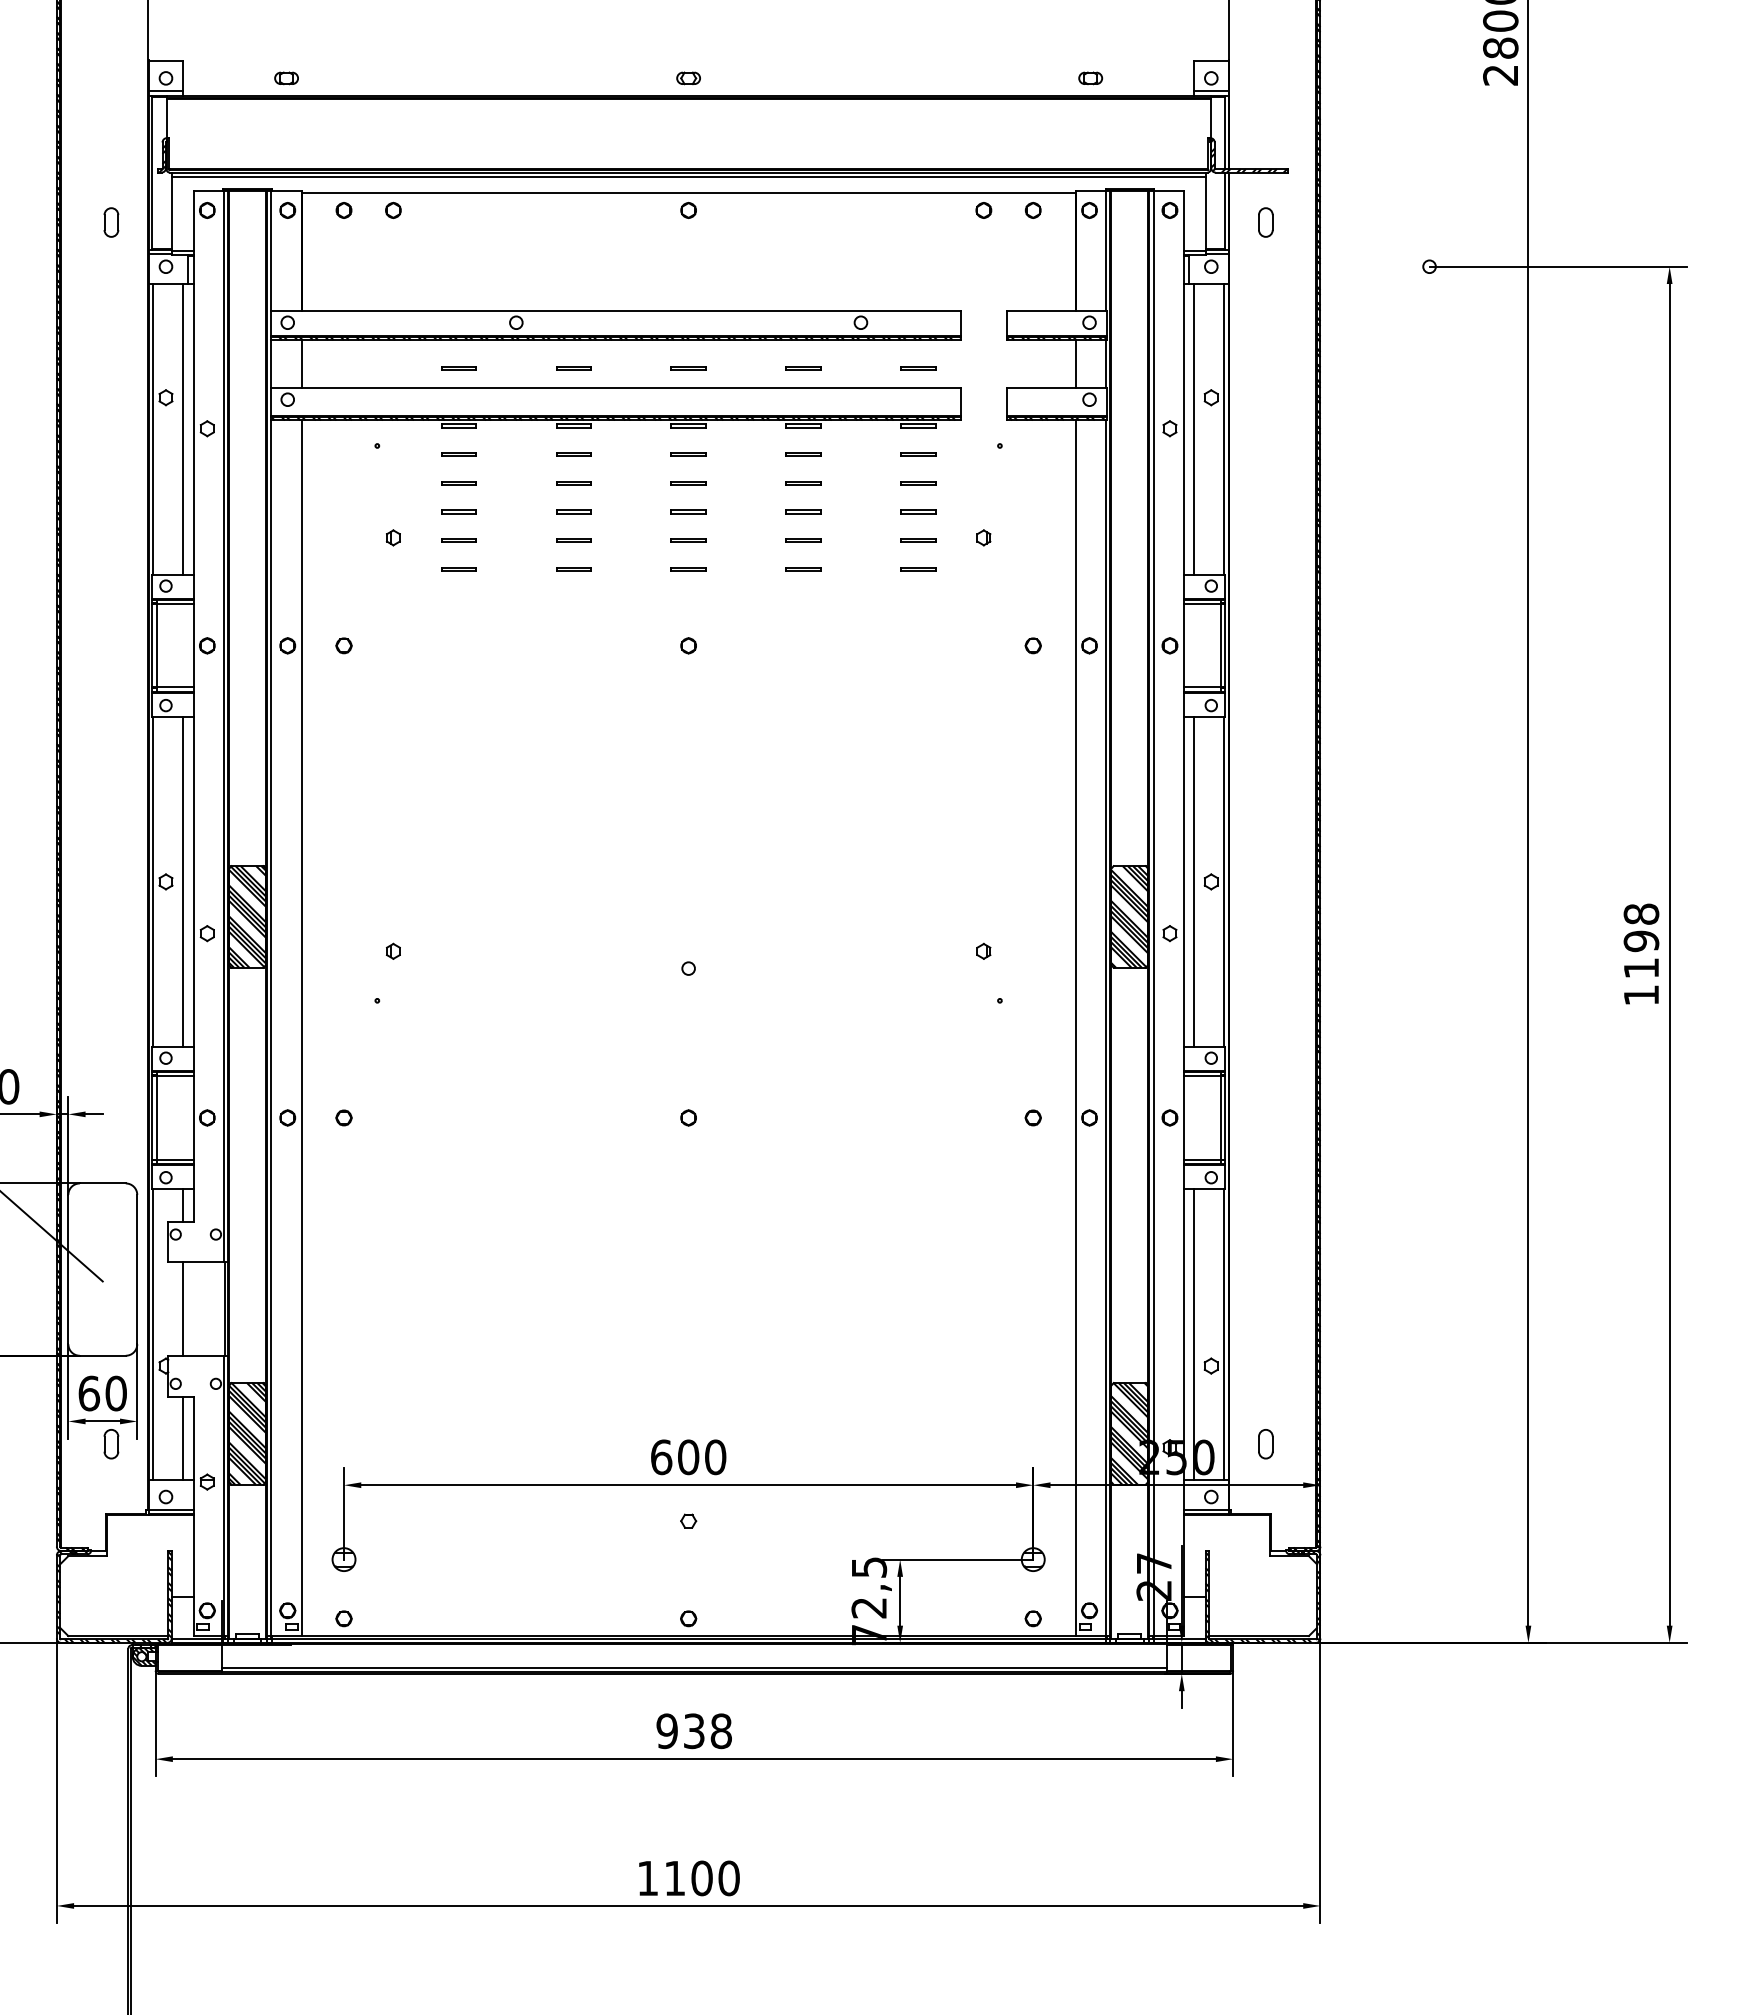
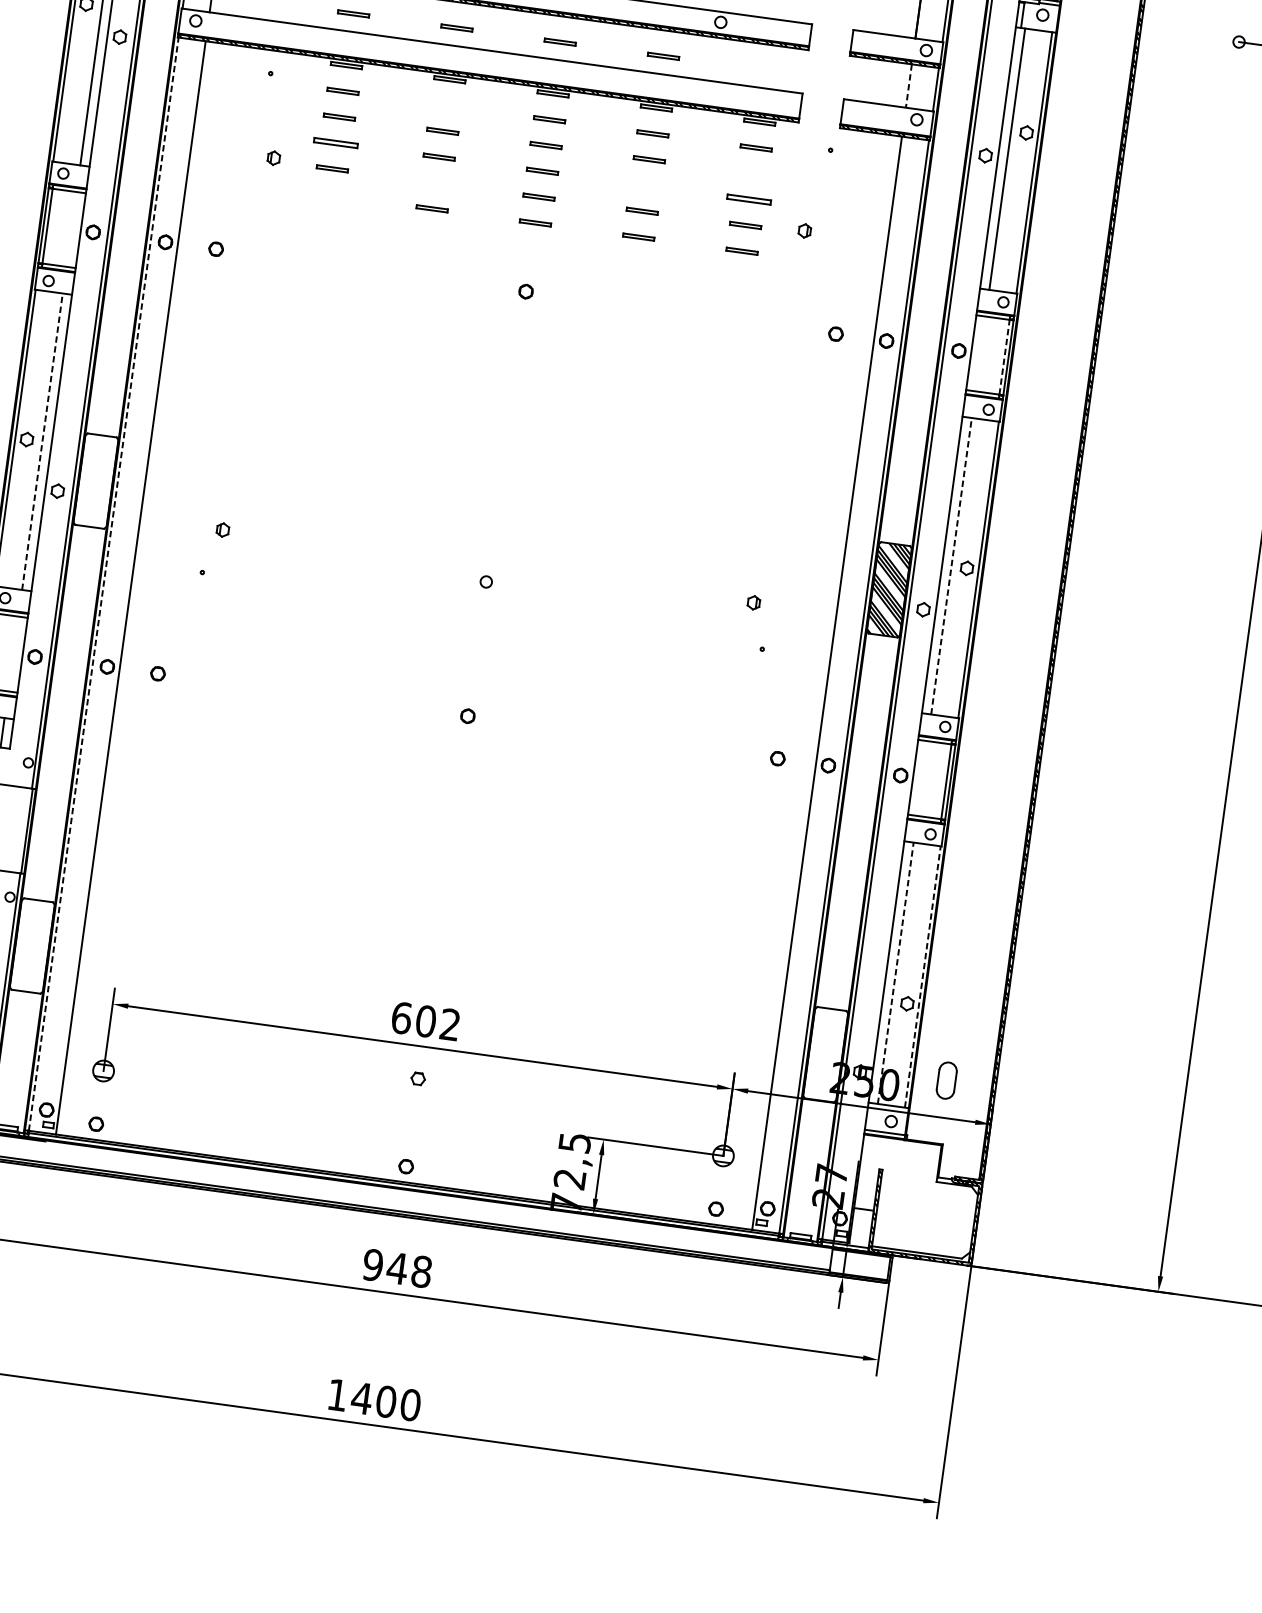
line: (1075, 364) -> (908, 86), solid -> dashed
line: (918, 367) -> (767, 69), removed
line: (573, 453) -> (446, 104), removed
line: (918, 482) -> (752, 173), removed
part: (458, 511) -> (335, 142), size x1.4
part: (803, 511) -> (645, 185), removed
part: (918, 511) -> (749, 199), size x1.4
line: (573, 539) -> (435, 181), removed
line: (458, 568) -> (328, 193), removed
line: (1220, 645) -> (1004, 356), solid -> dashed
line: (183, 881) -> (42, 441), solid -> dashed
line: (1194, 881) -> (951, 565), solid -> dashed
hatch: (247, 916) -> (96, 480), removed
line: (271, 1028) -> (103, 584), solid -> dashed
line: (1194, 1334) -> (896, 973), solid -> dashed
line: (1224, 1334) -> (923, 977), solid -> dashed
hatch: (247, 1433) -> (32, 945), removed
hatch: (1129, 1433) -> (825, 1054), removed
part: (1265, 1444) -> (946, 1080), size x1.4
text: (715, 1457) -> (450, 1024), 600 -> 602
text: (694, 1731) -> (397, 1268), 938 -> 948
text: (674, 1878) -> (361, 1398), 1100 -> 1400

